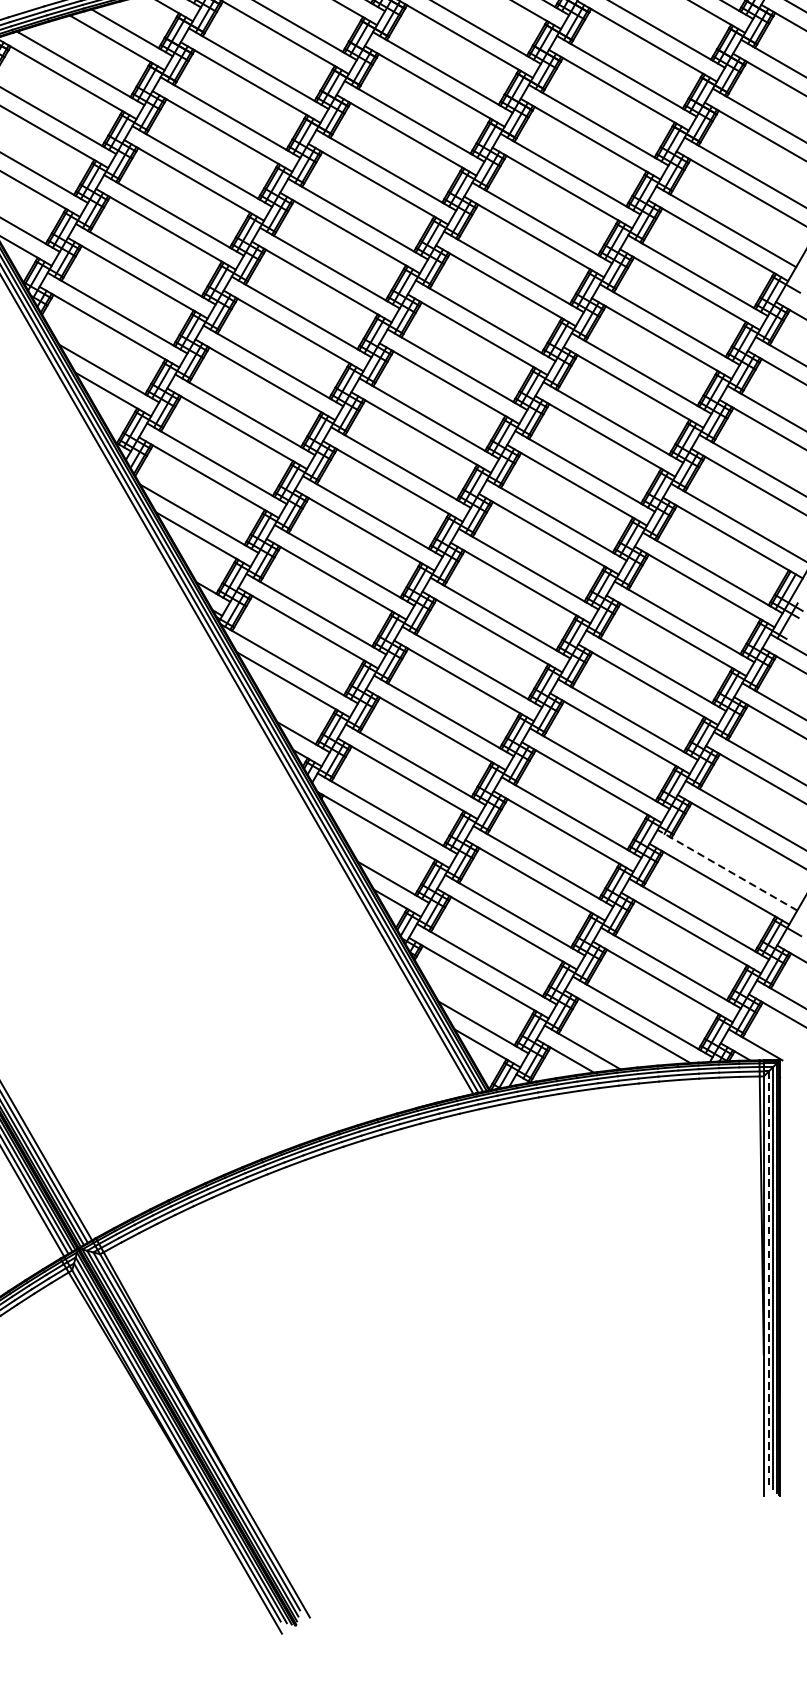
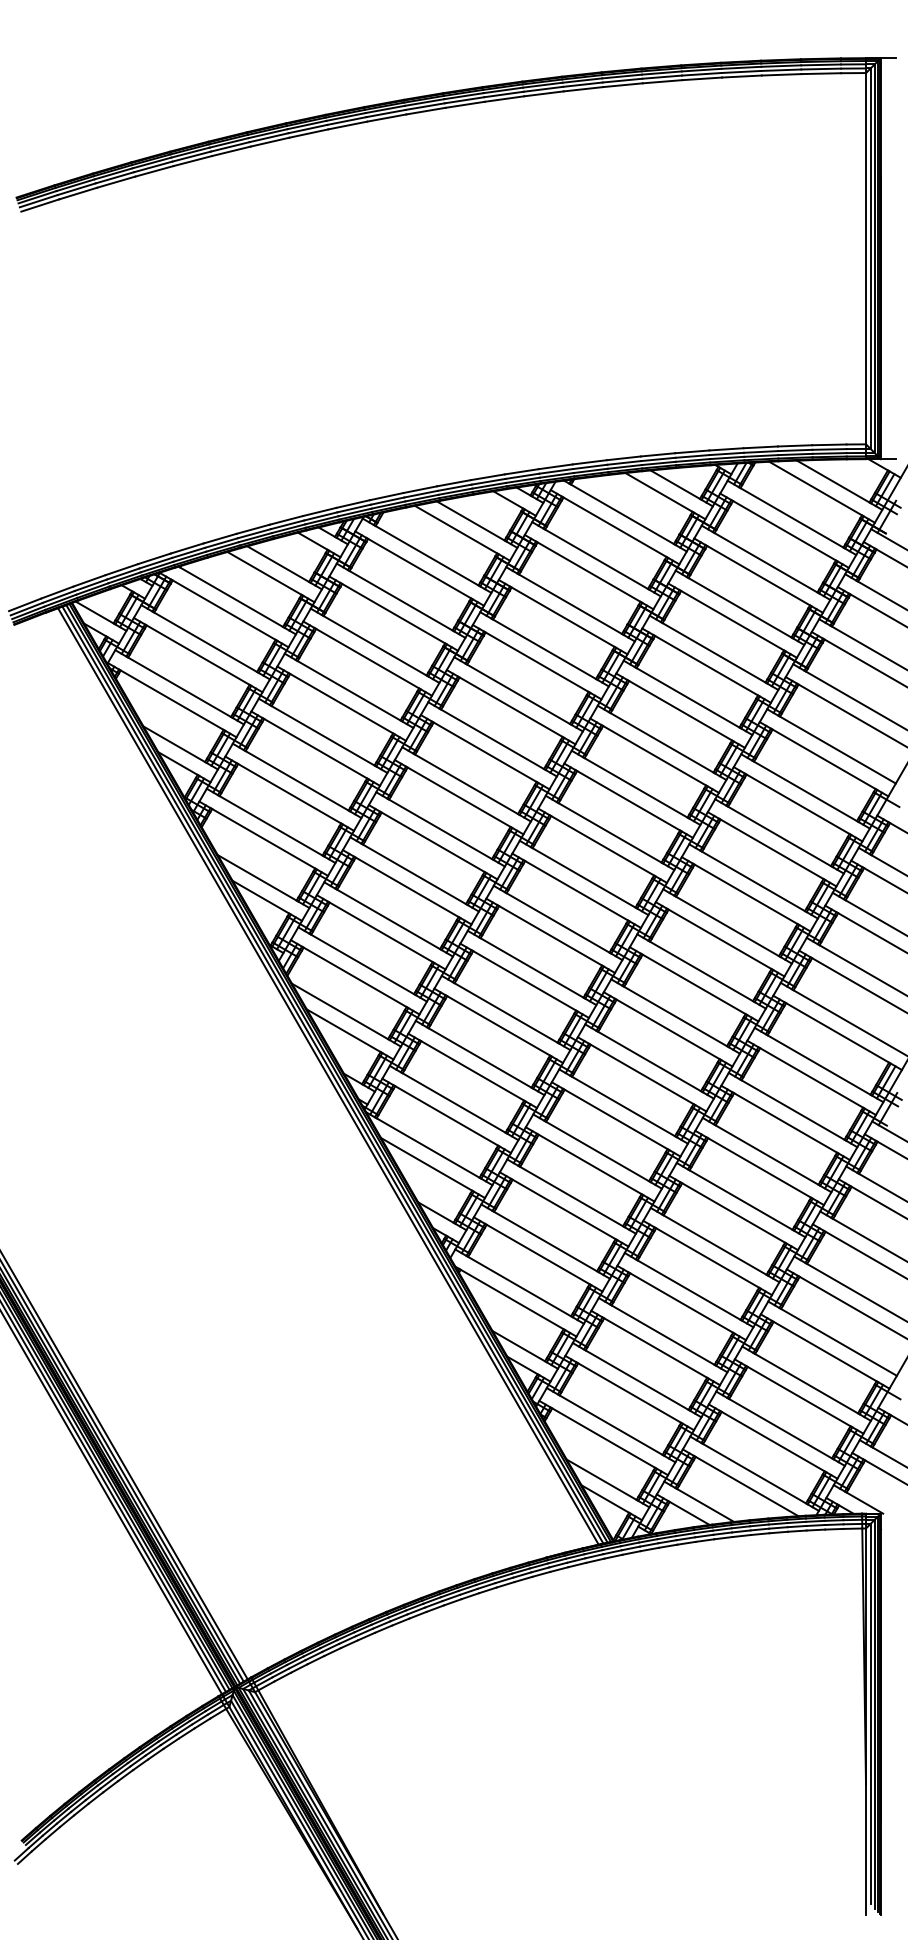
line: (727, 870) -> (832, 1338), dashed -> solid
line: (768, 1278) -> (870, 1714), dashed -> solid

